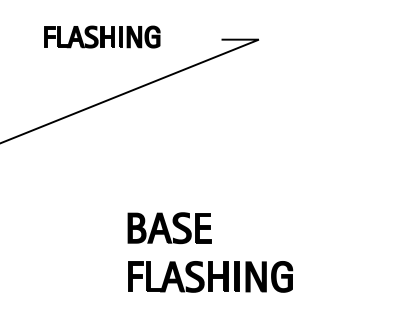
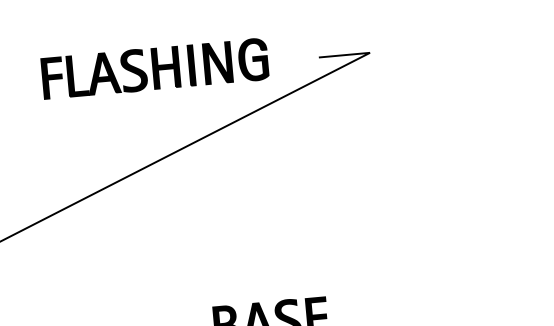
part: (102, 36) -> (155, 67), size x1.43

